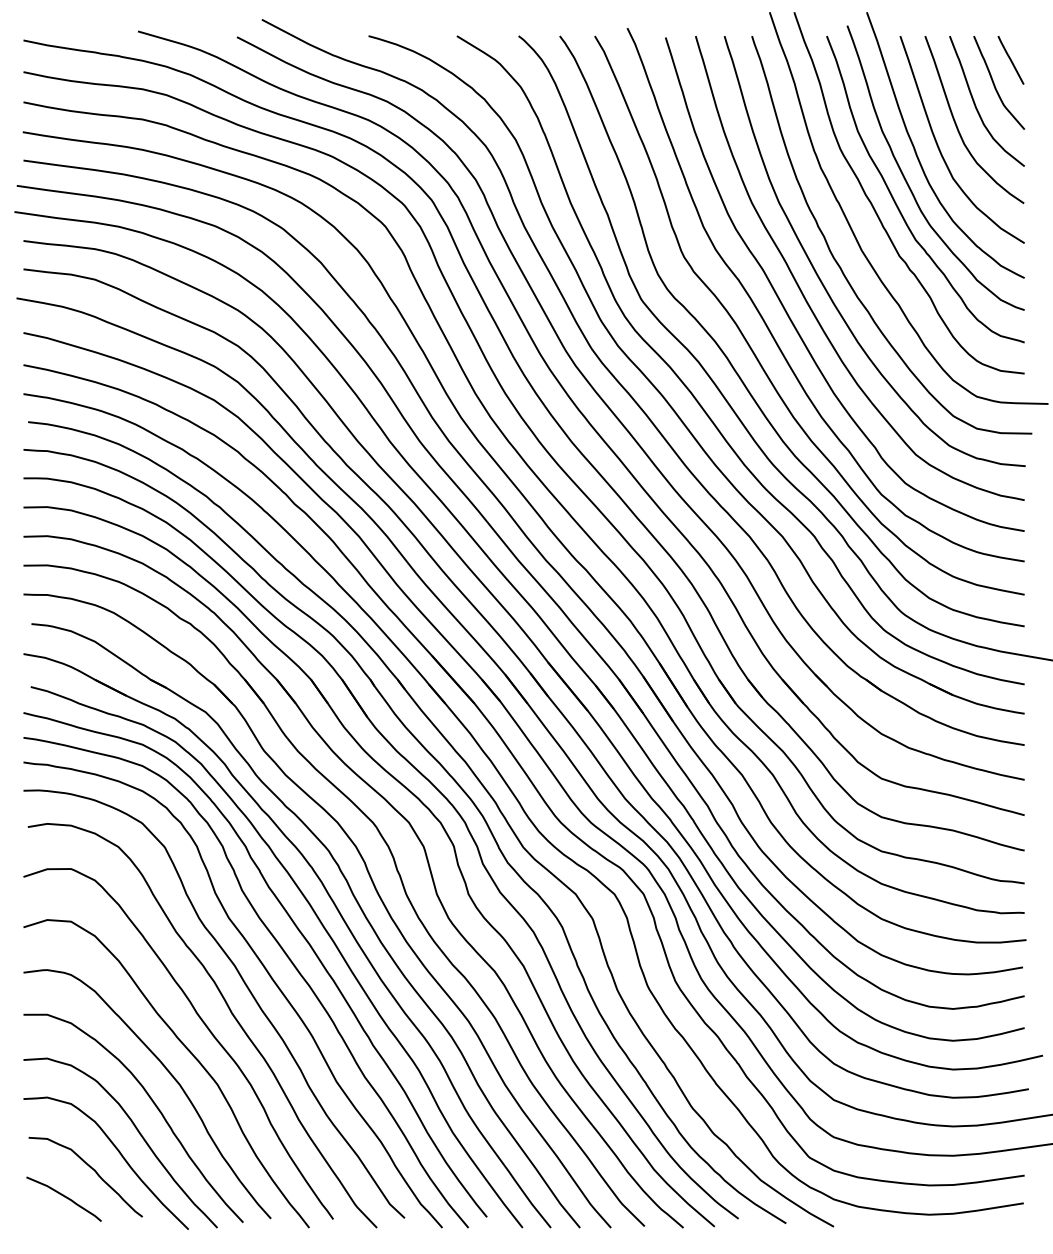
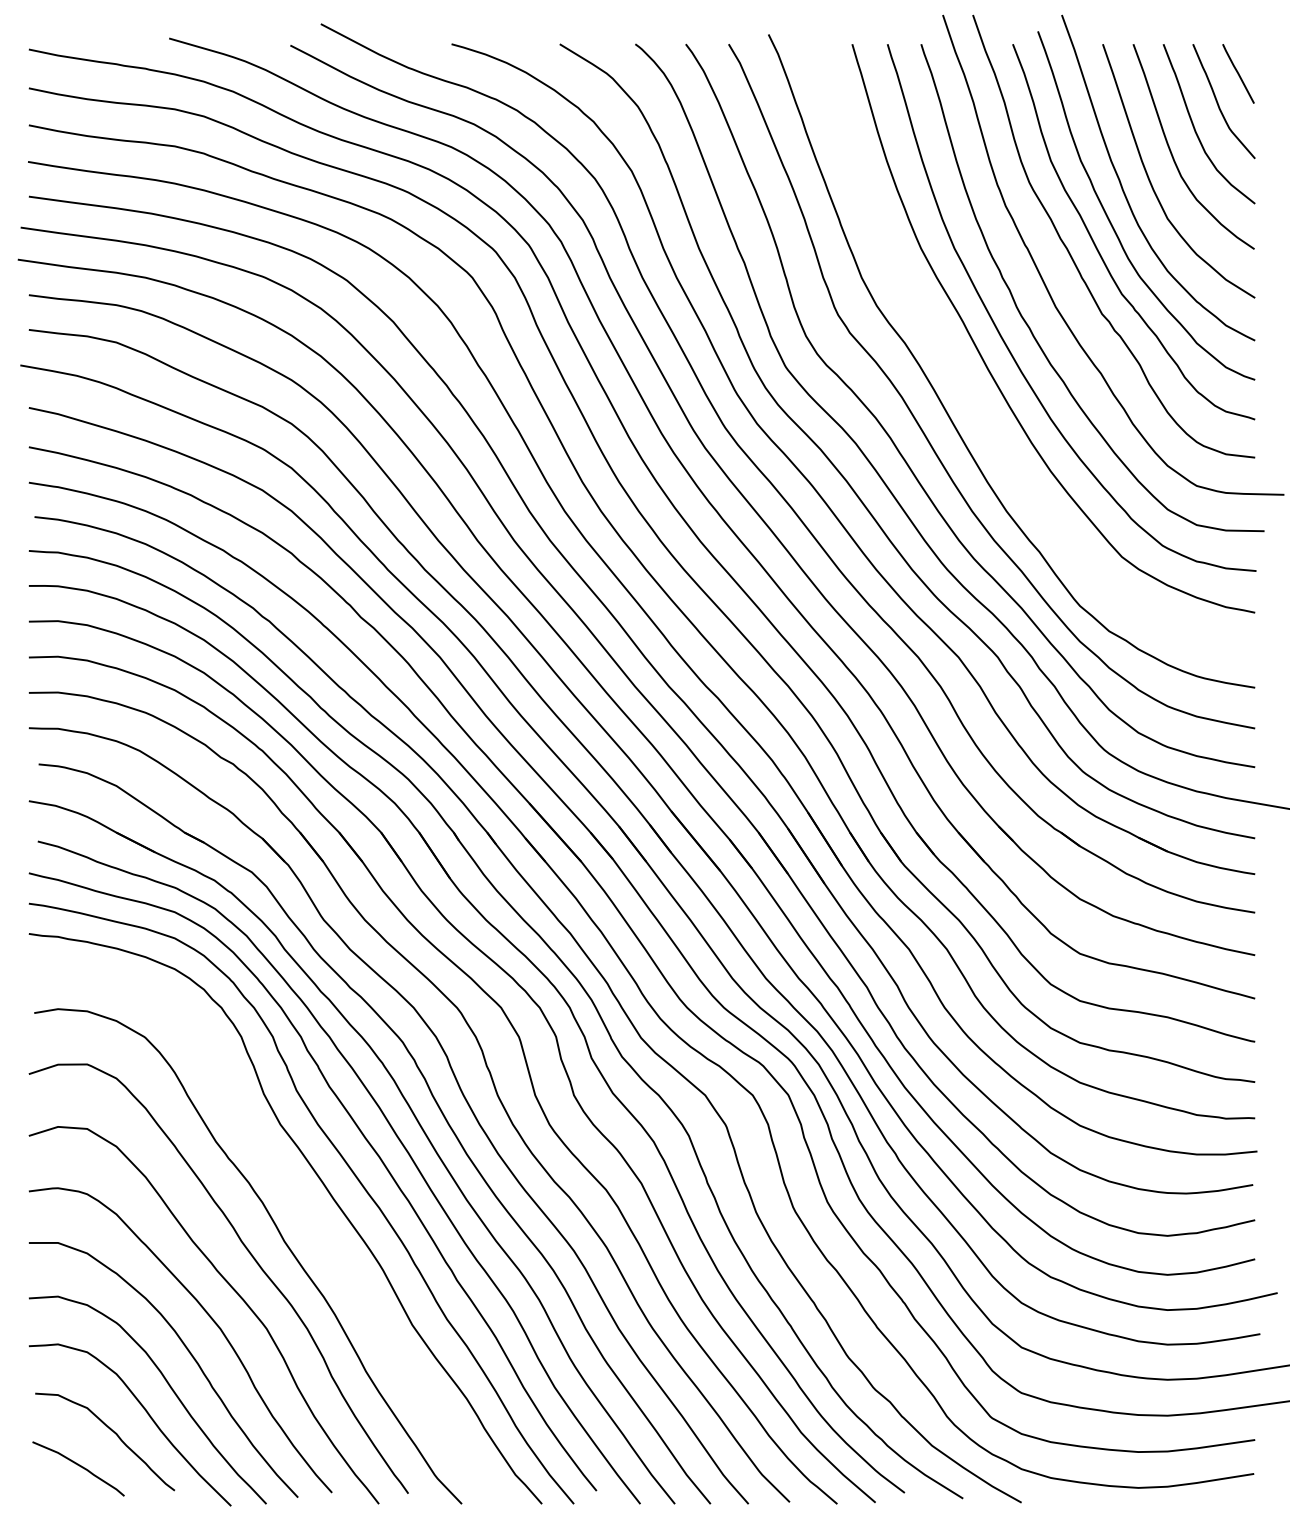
curve: (788, 313) -> (965, 383), removed
curve: (244, 984) -> (299, 1205), removed

